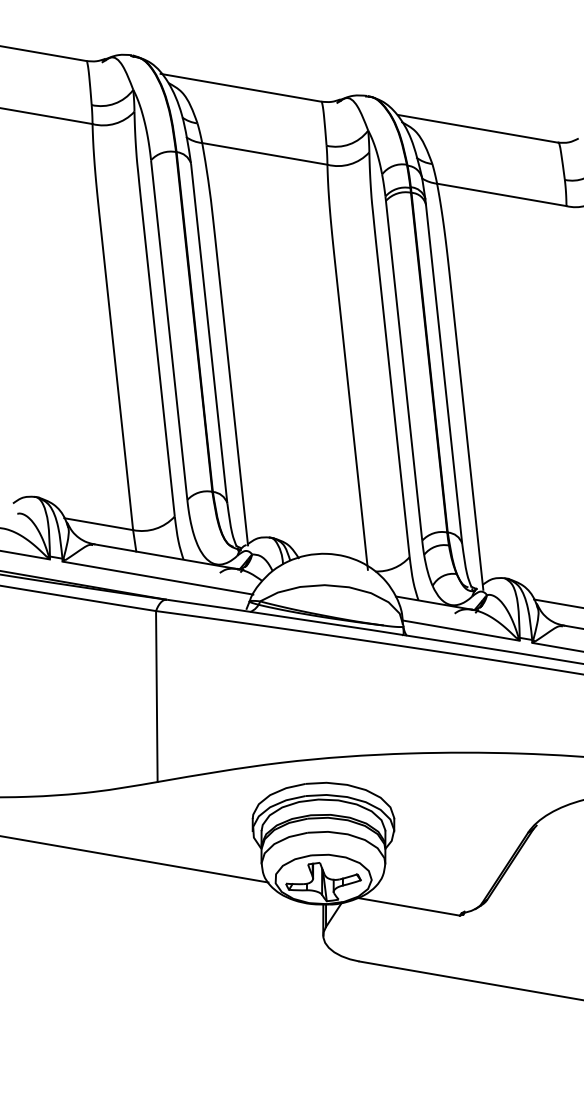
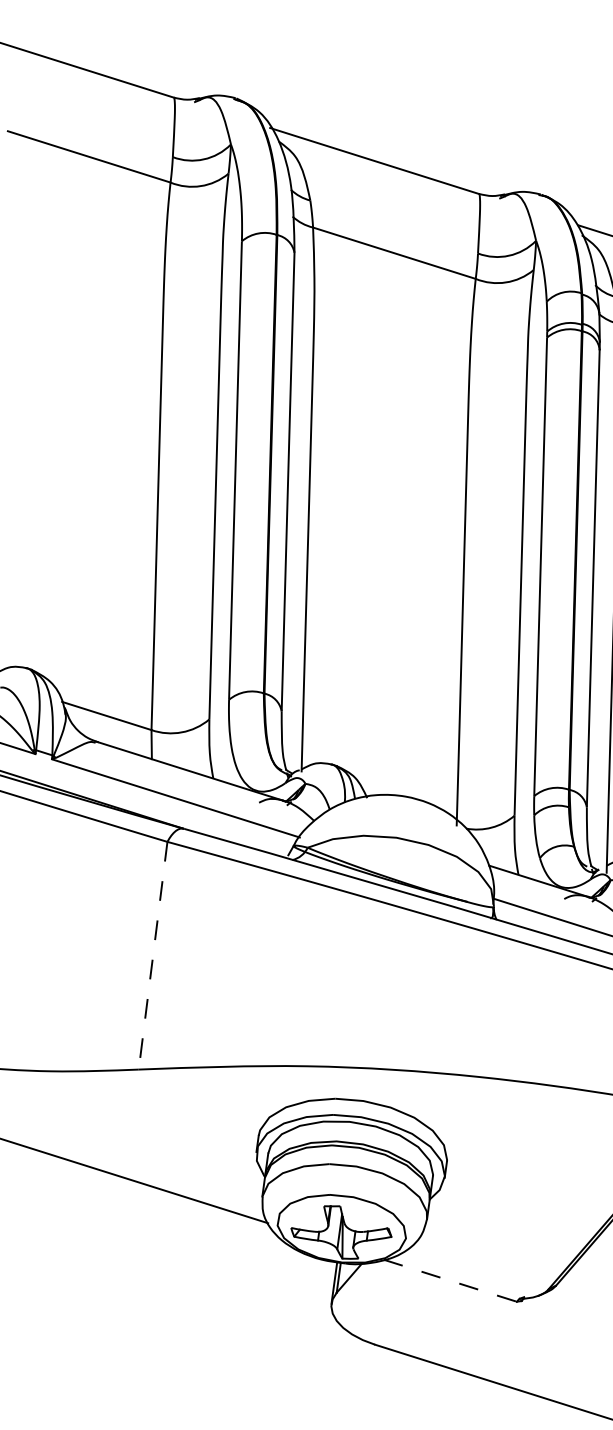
line: (156, 697) -> (152, 956), solid -> dashed
line: (408, 906) -> (450, 1280), solid -> dashed

